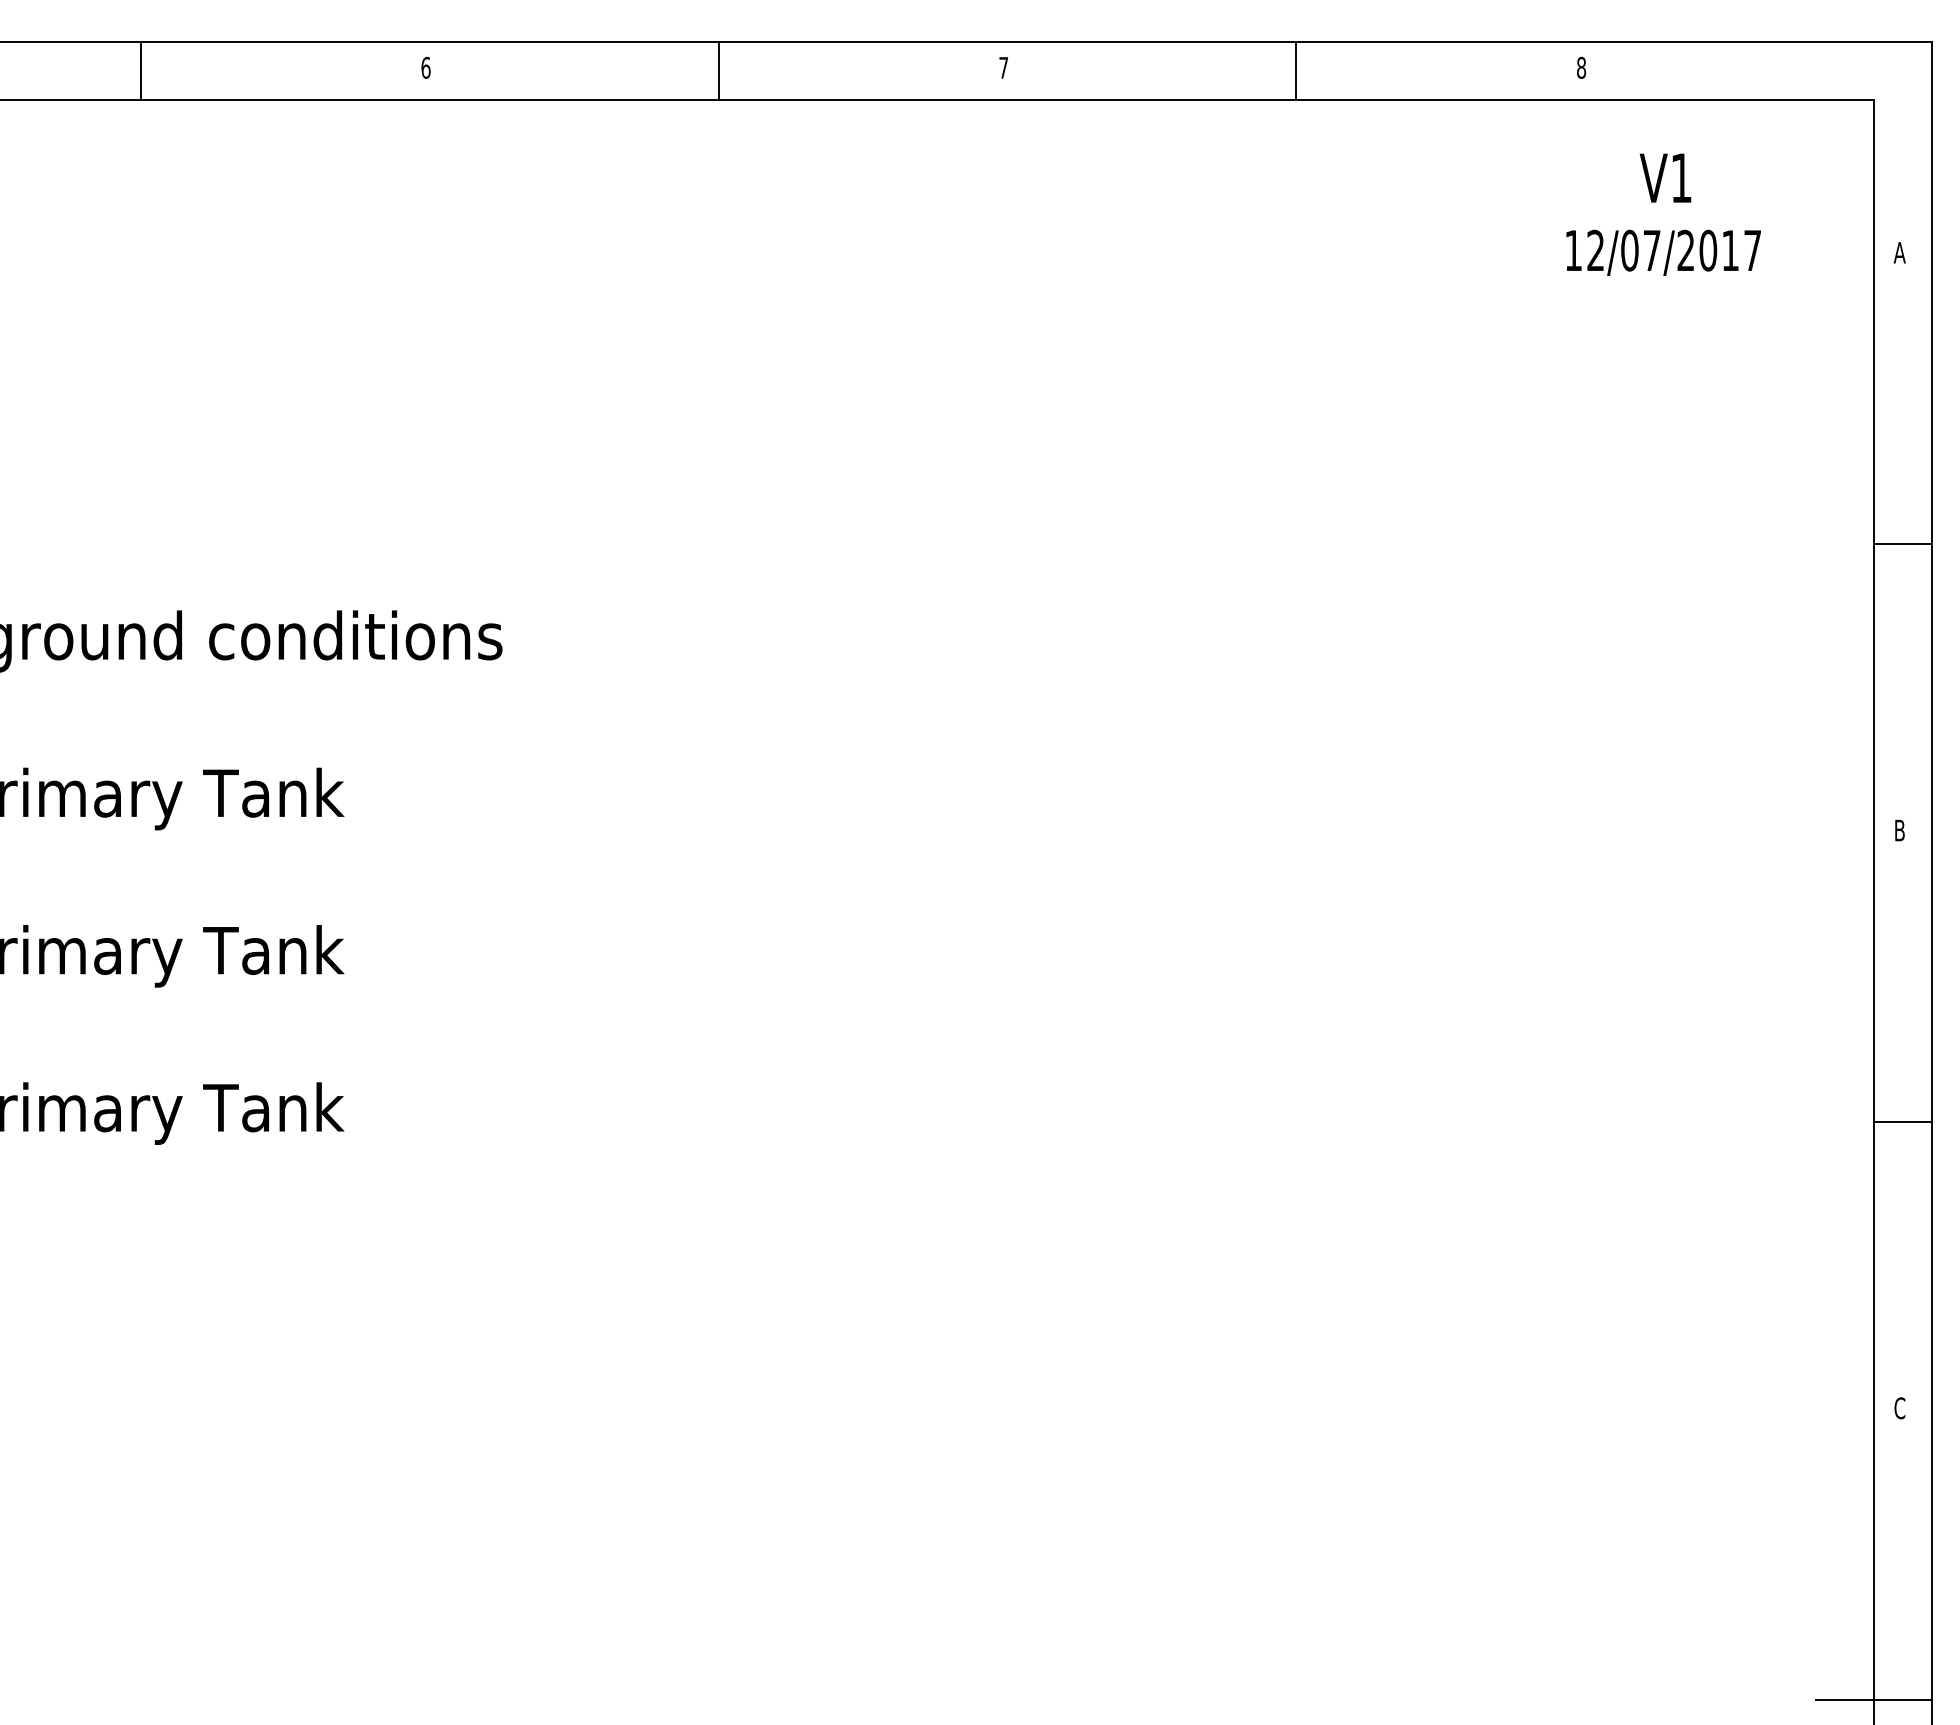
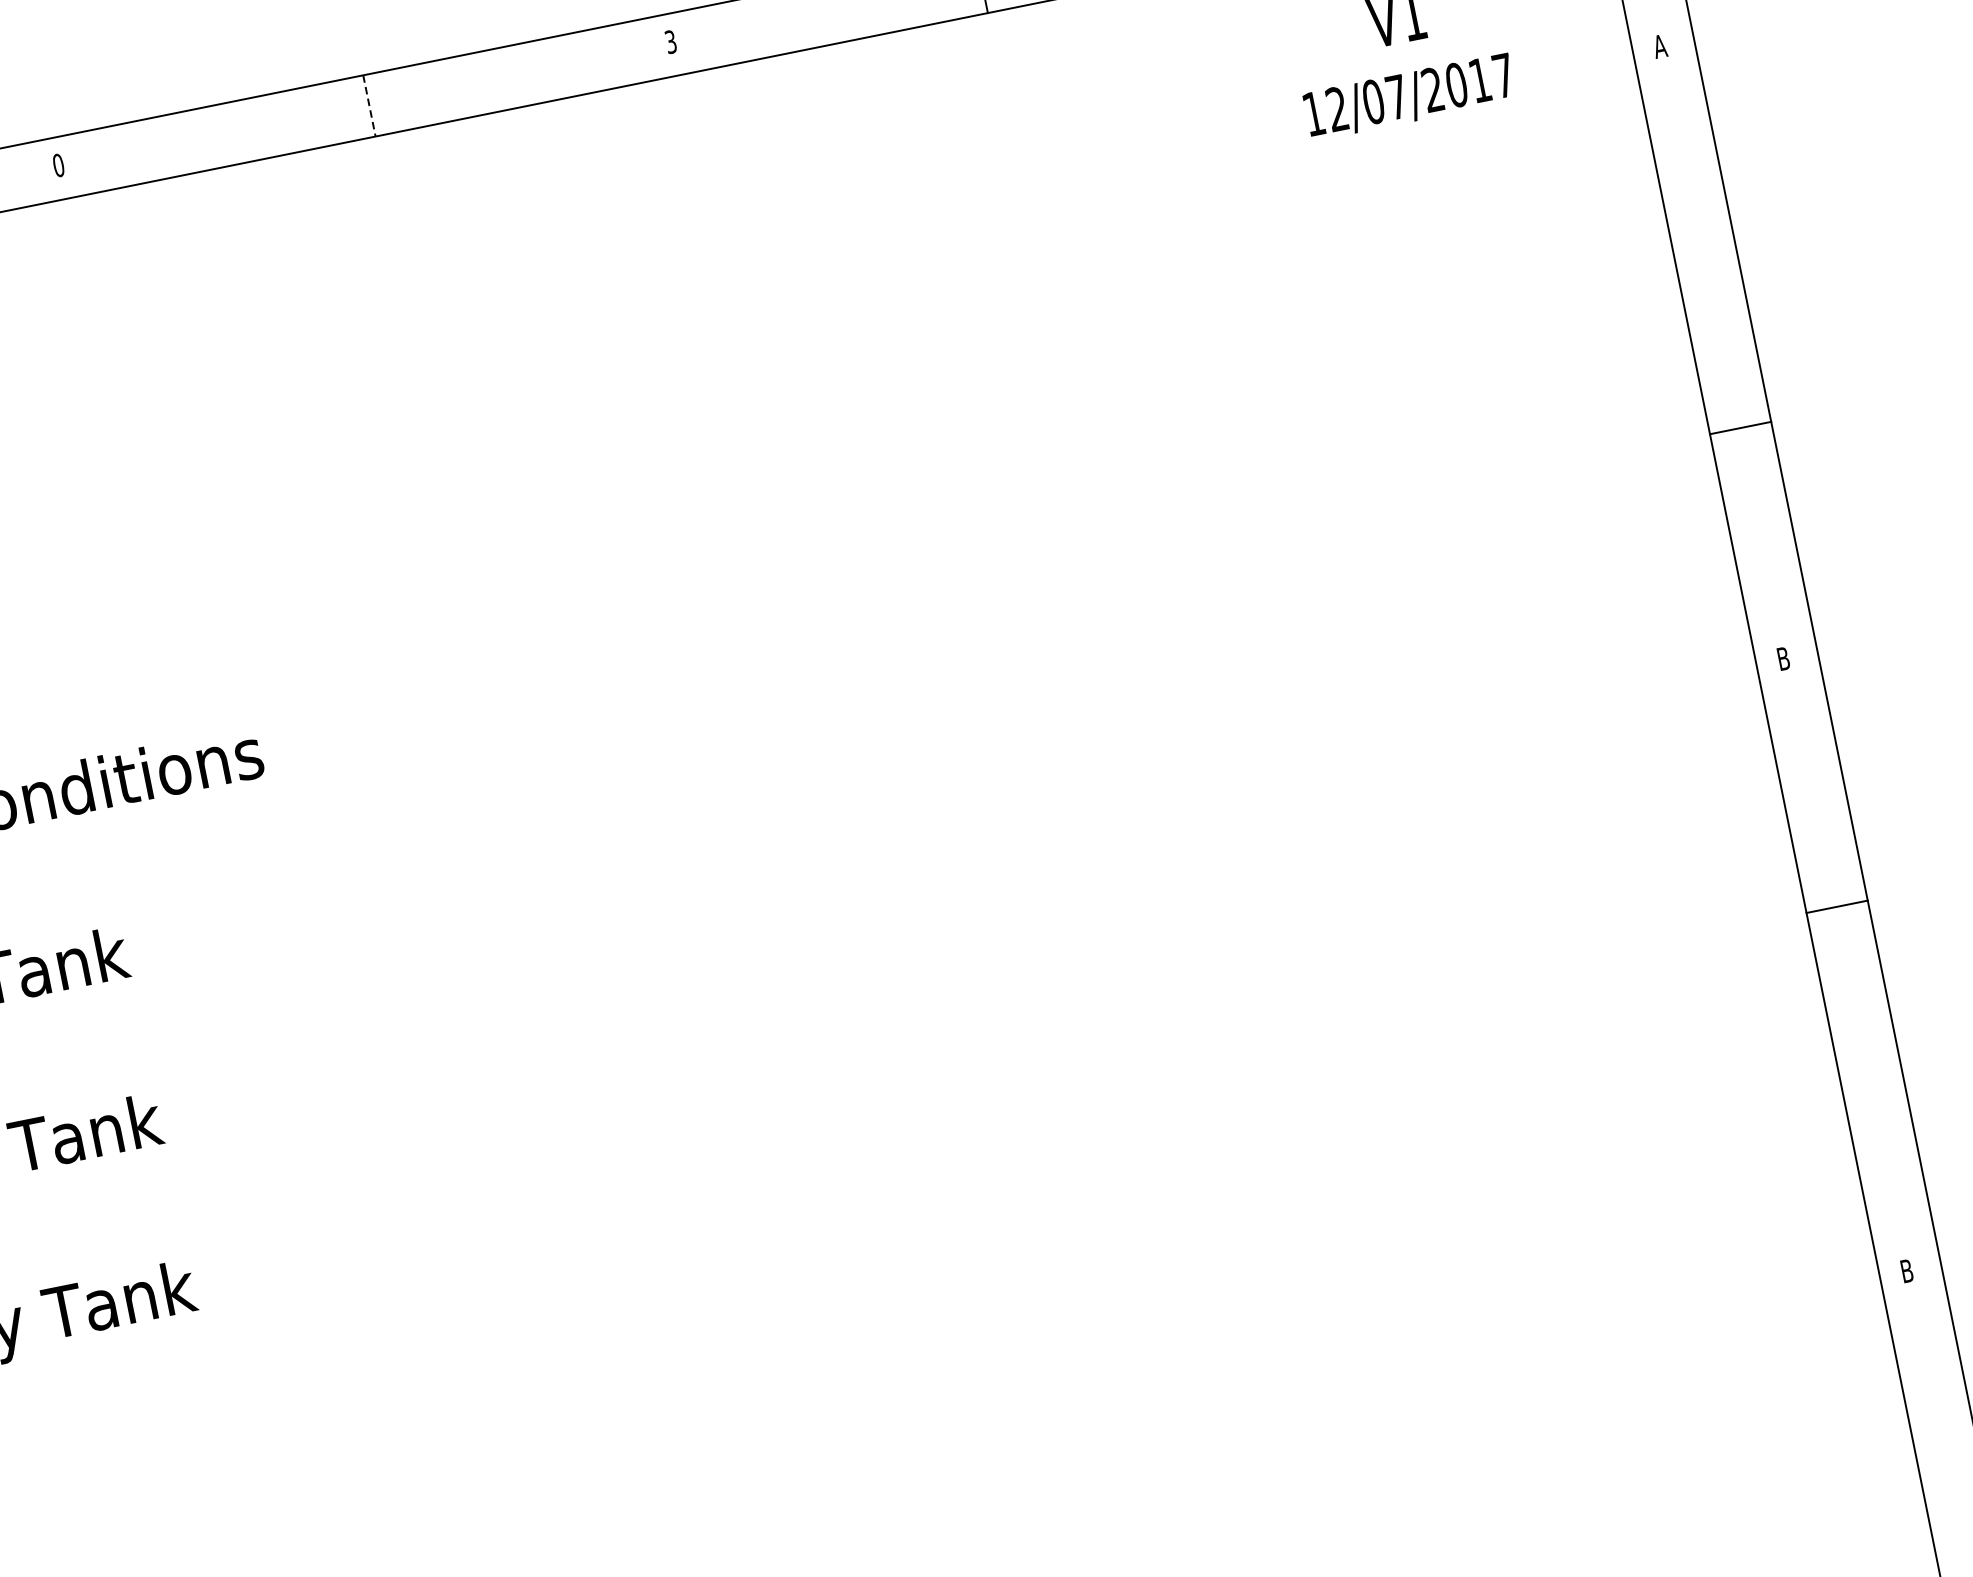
text: (425, 67) -> (58, 165), 6 -> 0
text: (1003, 67) -> (670, 41), 7 -> 3
line: (718, 70) -> (369, 105), solid -> dashed
line: (1902, 544) -> (1740, 428), moved
line: (1902, 1122) -> (1836, 907), moved
text: (1899, 1408) -> (1906, 1271), C -> B

